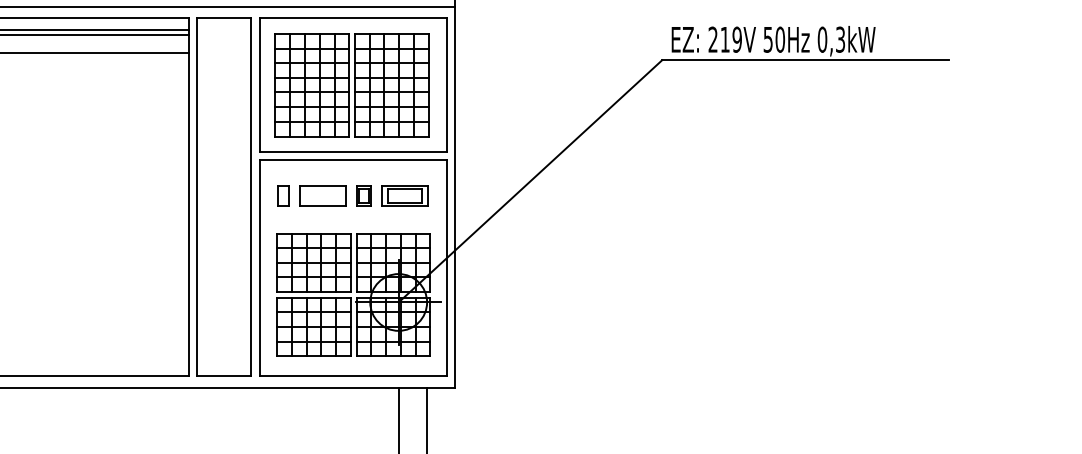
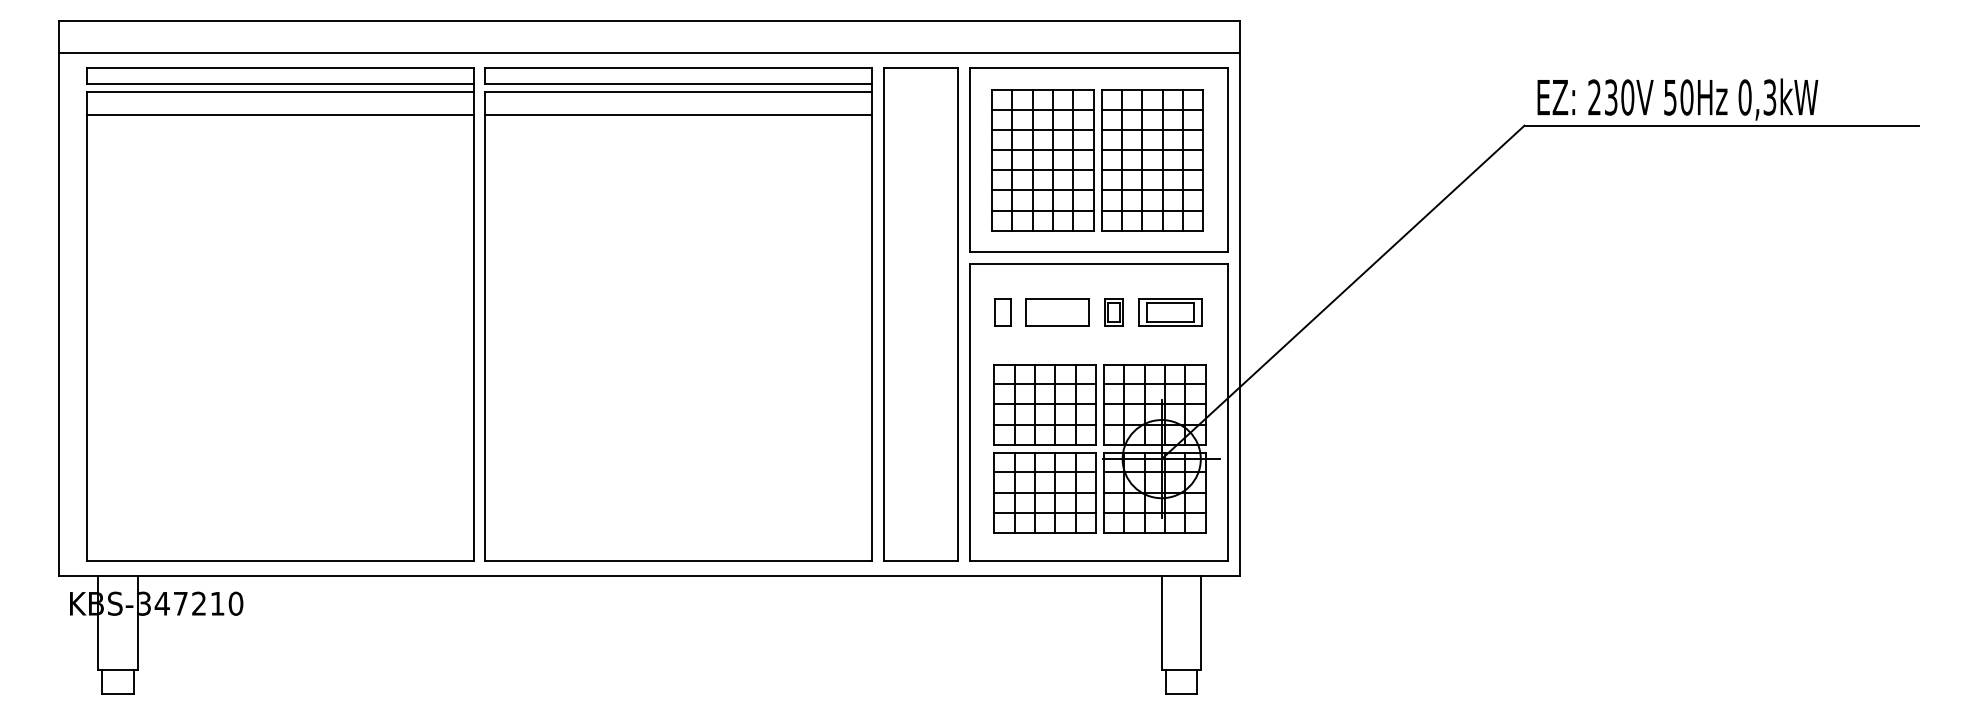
text: (731, 39) -> (1619, 97), 219V -> 230V

